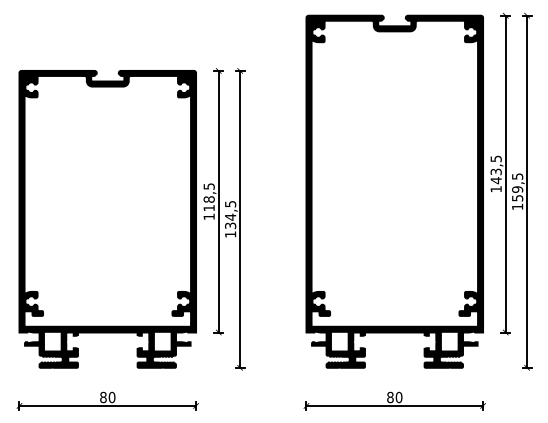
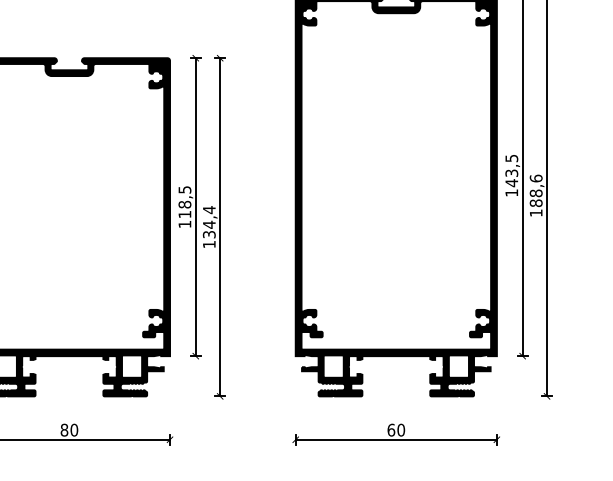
text: (517, 187) -> (536, 191), 159,5 -> 188,6
text: (230, 203) -> (209, 209), 134,5 -> 134,4
text: (390, 396) -> (391, 429), 80 -> 60

